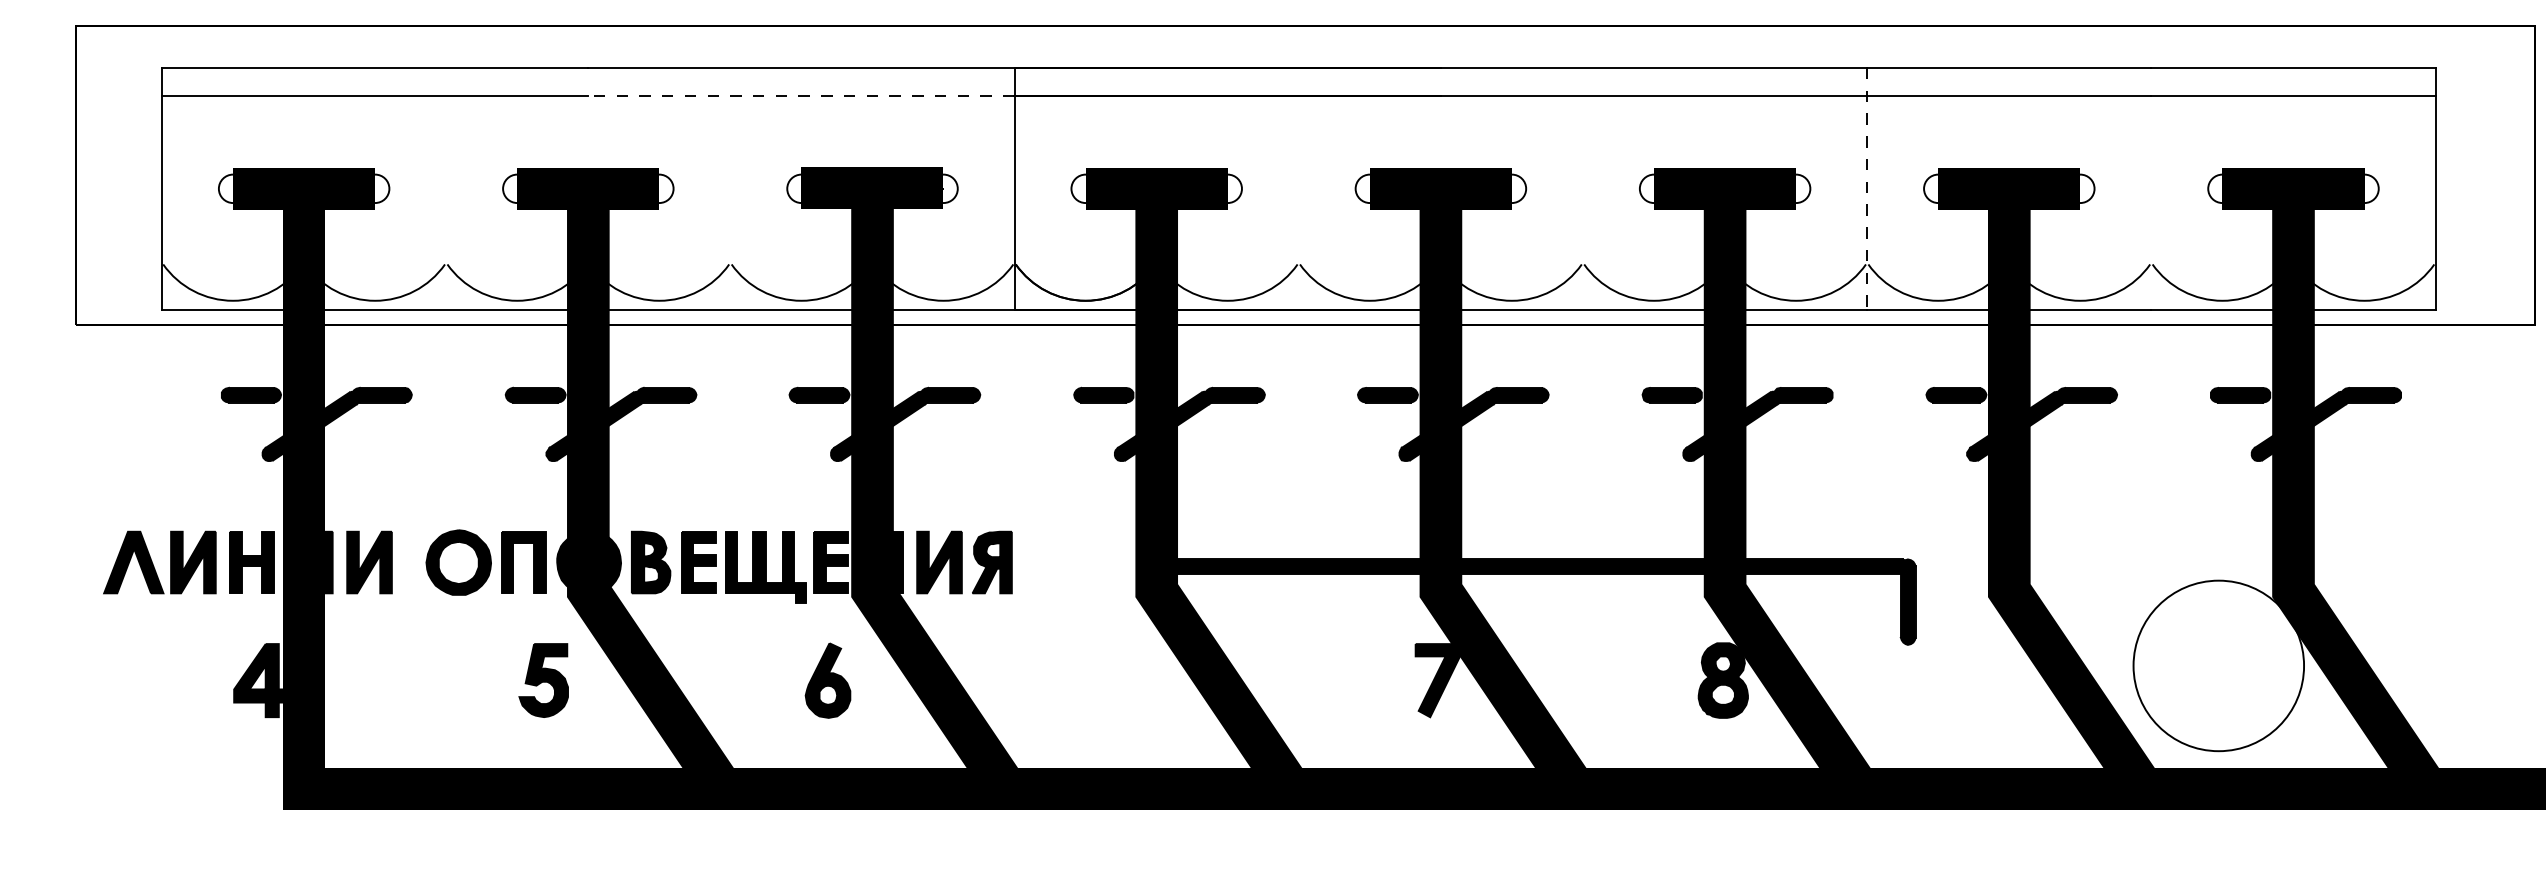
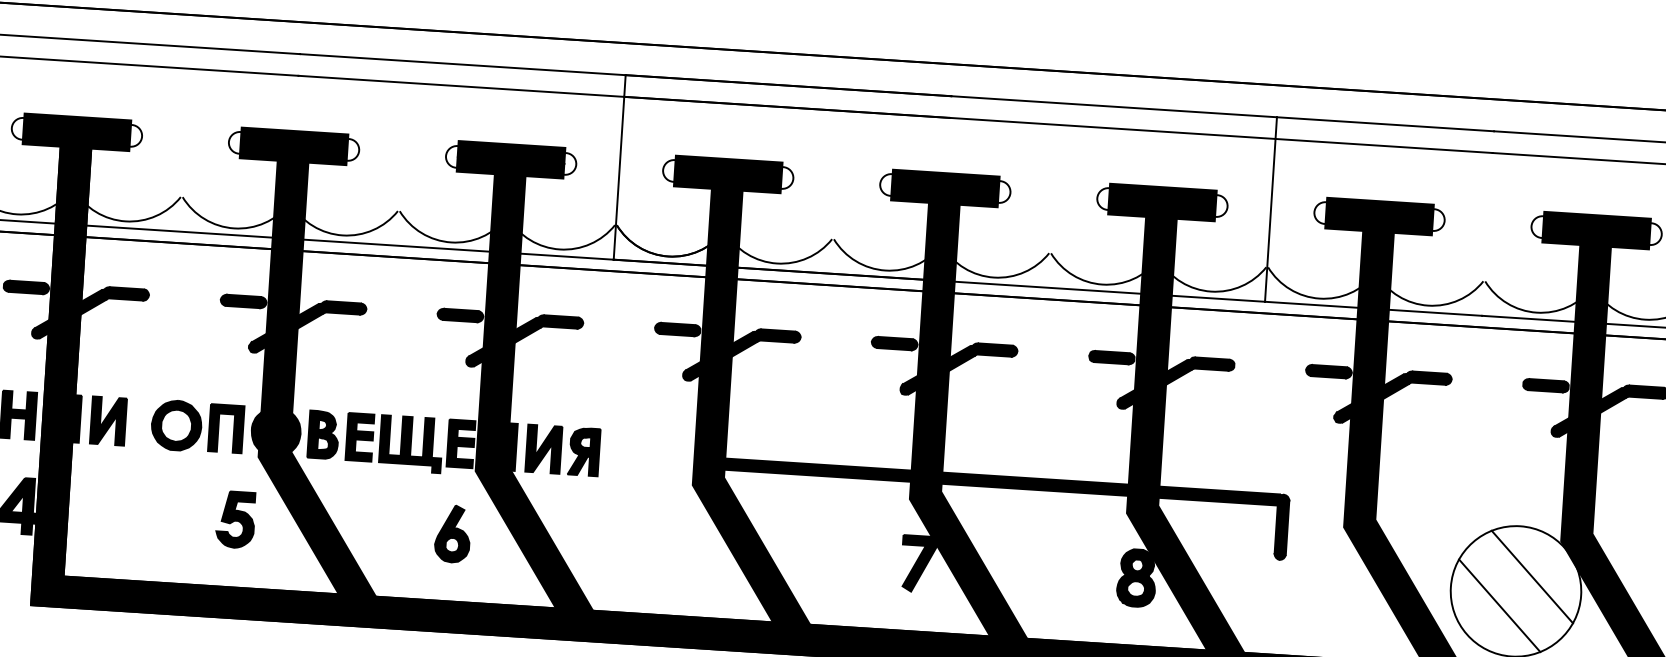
line: (800, 96) -> (460, 86), dashed -> solid
line: (1867, 188) -> (1271, 209), dashed -> solid
line: (2238, 645) -> (1532, 576), added
line: (2198, 685) -> (1499, 605), added

